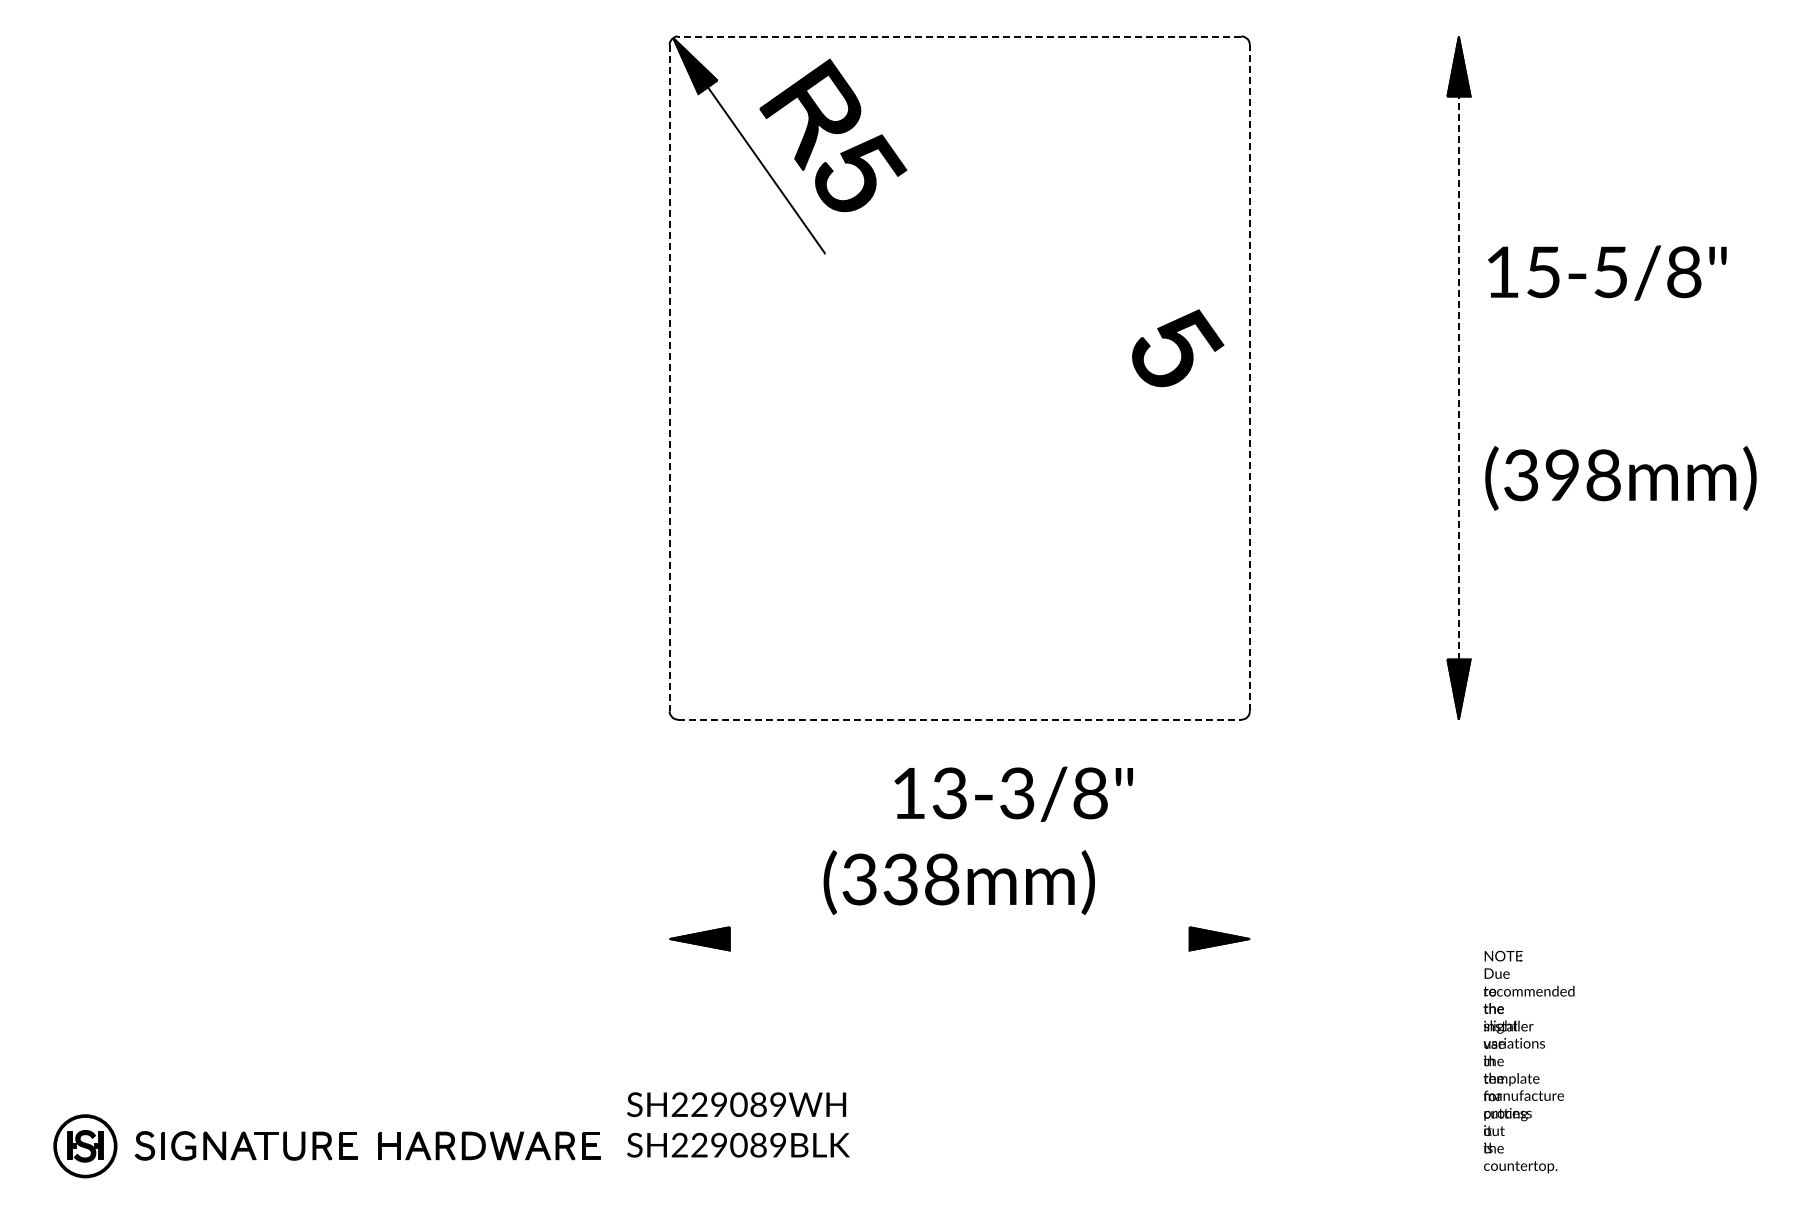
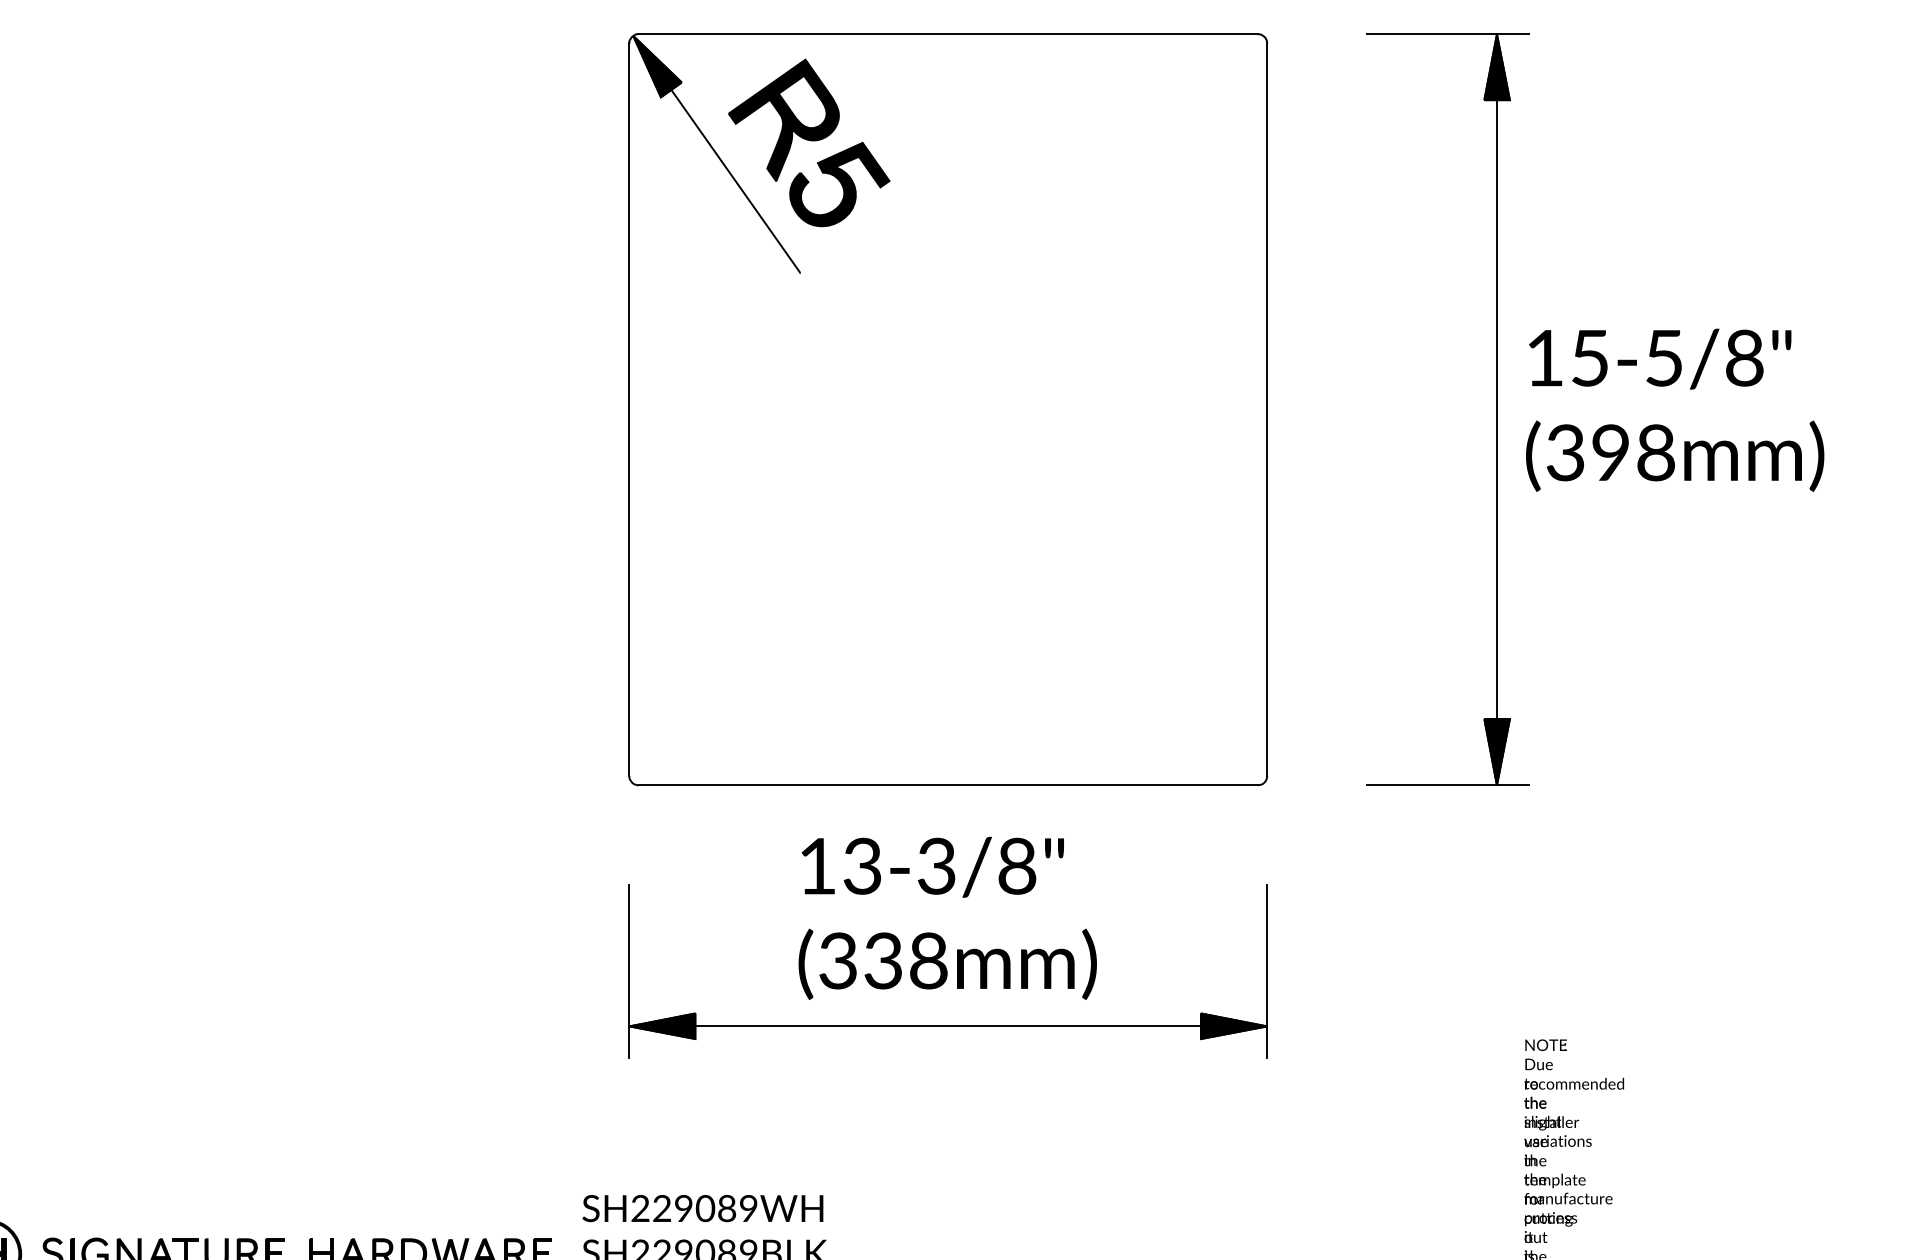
line: (959, 36) -> (947, 34), dashed -> solid
line: (1413, 36) -> (1447, 34), added
text: (1607, 272) -> (1660, 358), moved
part: (1178, 348) -> (1188, 377), removed
line: (1249, 377) -> (1266, 409), dashed -> solid
line: (1458, 377) -> (1496, 409), dashed -> solid
line: (669, 378) -> (629, 410), dashed -> solid
text: (1620, 478) -> (1674, 456), moved
line: (959, 719) -> (947, 785), dashed -> solid
line: (1413, 719) -> (1447, 785), added
text: (1013, 793) -> (932, 866), moved
line: (669, 888) -> (629, 970), added
line: (1249, 888) -> (1266, 970), added
line: (959, 939) -> (947, 1026), added

